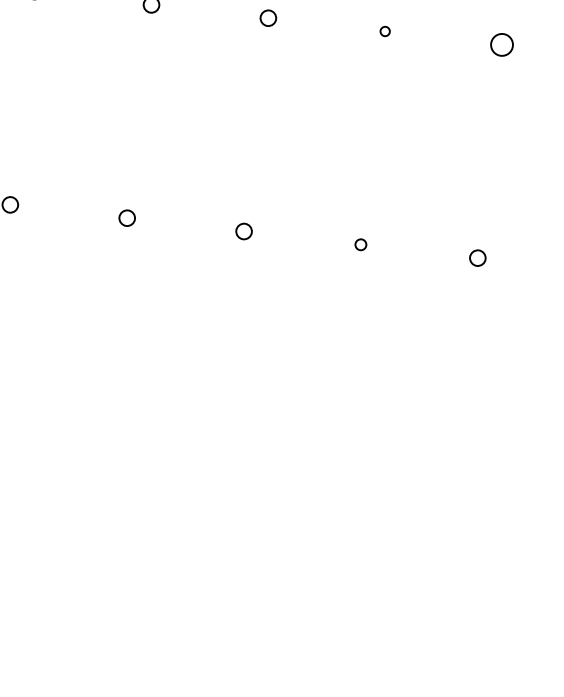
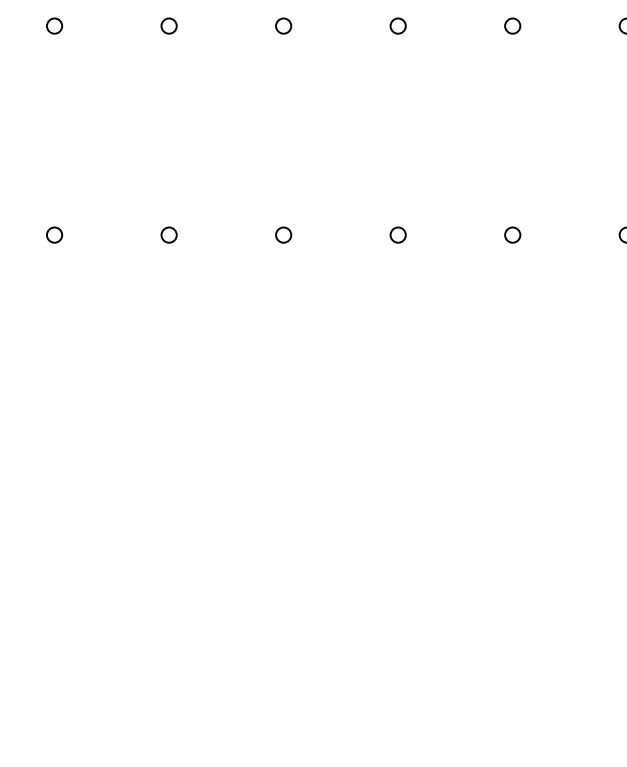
circle: (384, 30) -> (397, 25), size x1.67
circle: (501, 44) -> (512, 25), size x0.71
circle: (360, 244) -> (397, 234), size x1.43

